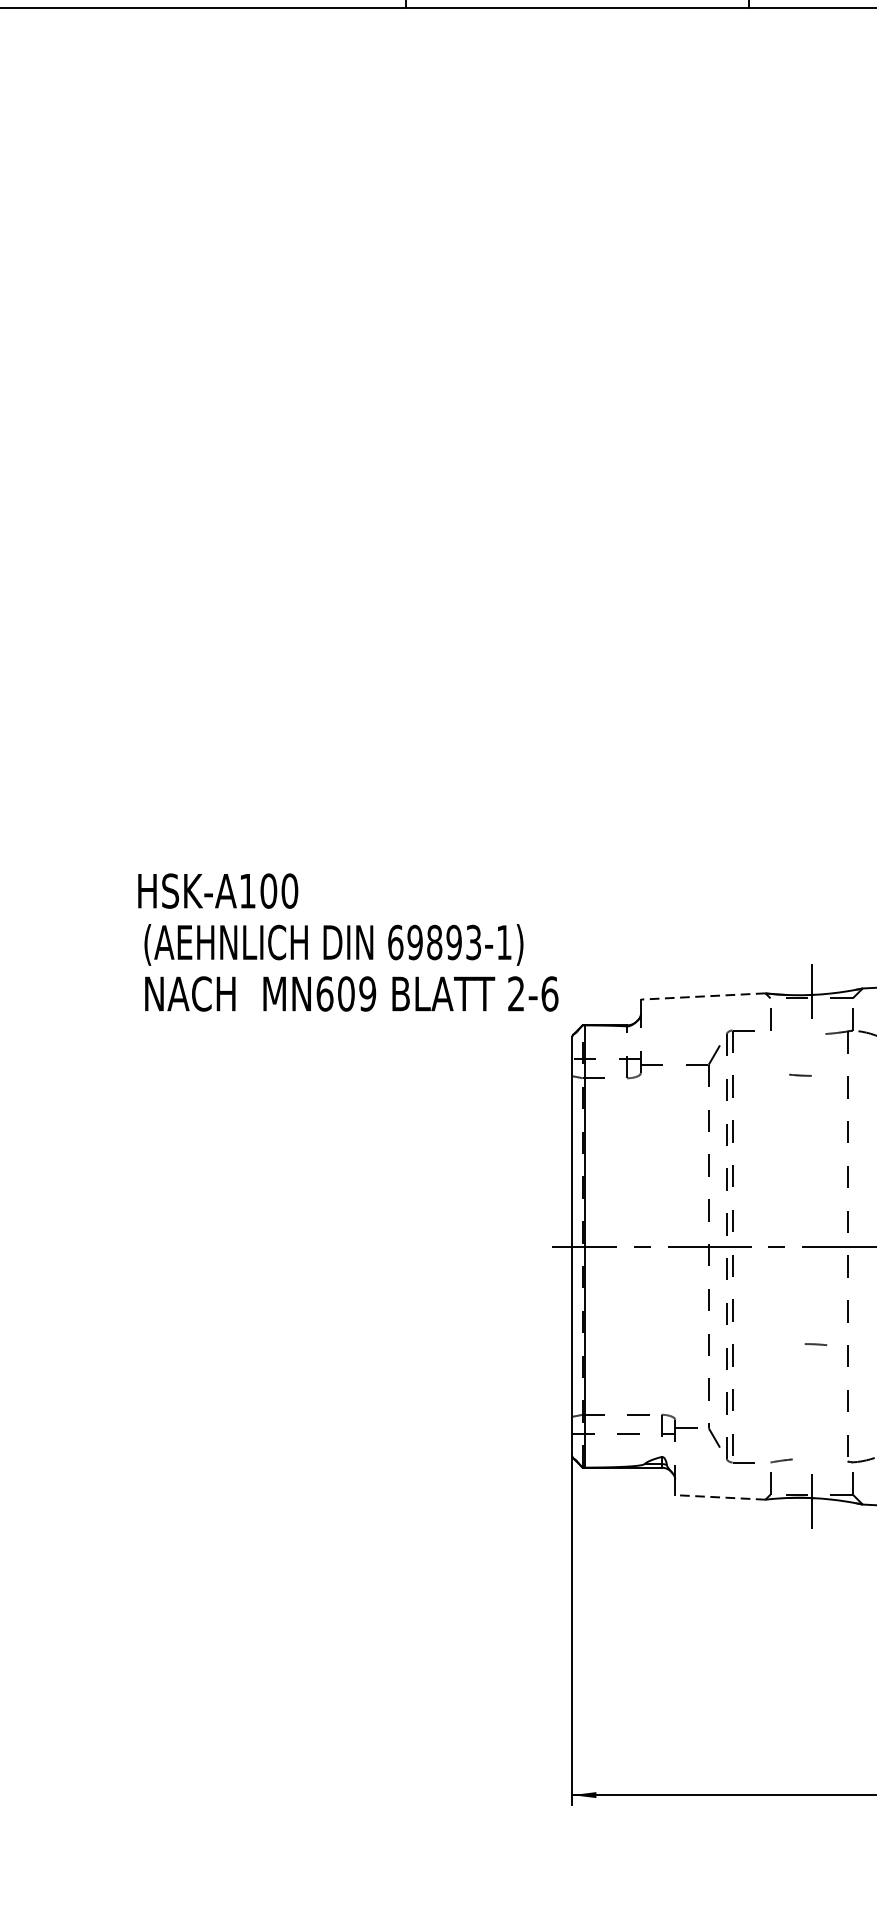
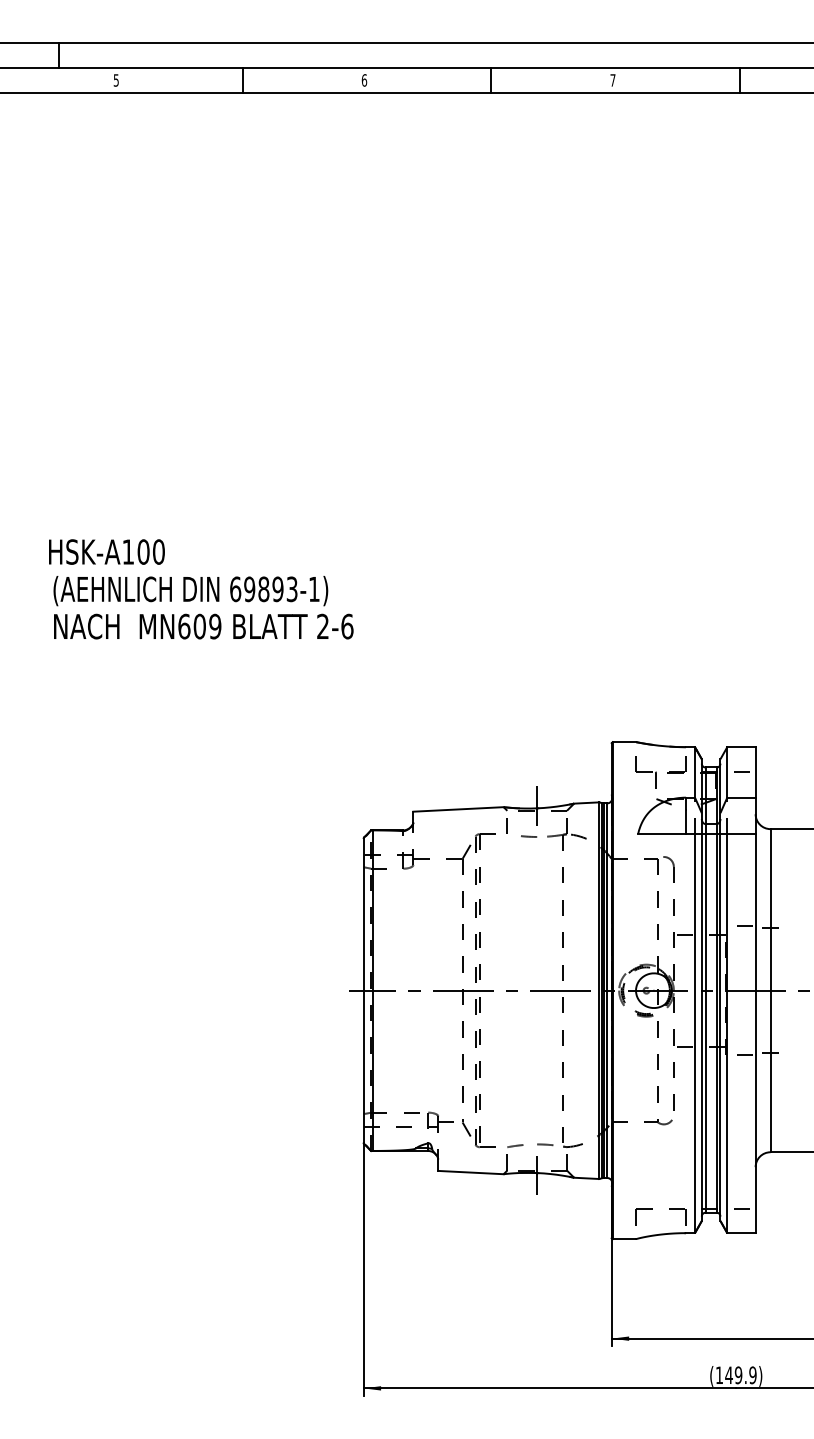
text: (348, 942) -> (201, 589), moved
line: (703, 996) -> (458, 809), dashed -> solid
line: (801, 1075) -> (529, 836), moved
line: (816, 1344) -> (545, 1144), moved
line: (719, 1497) -> (470, 1172), dashed -> solid

